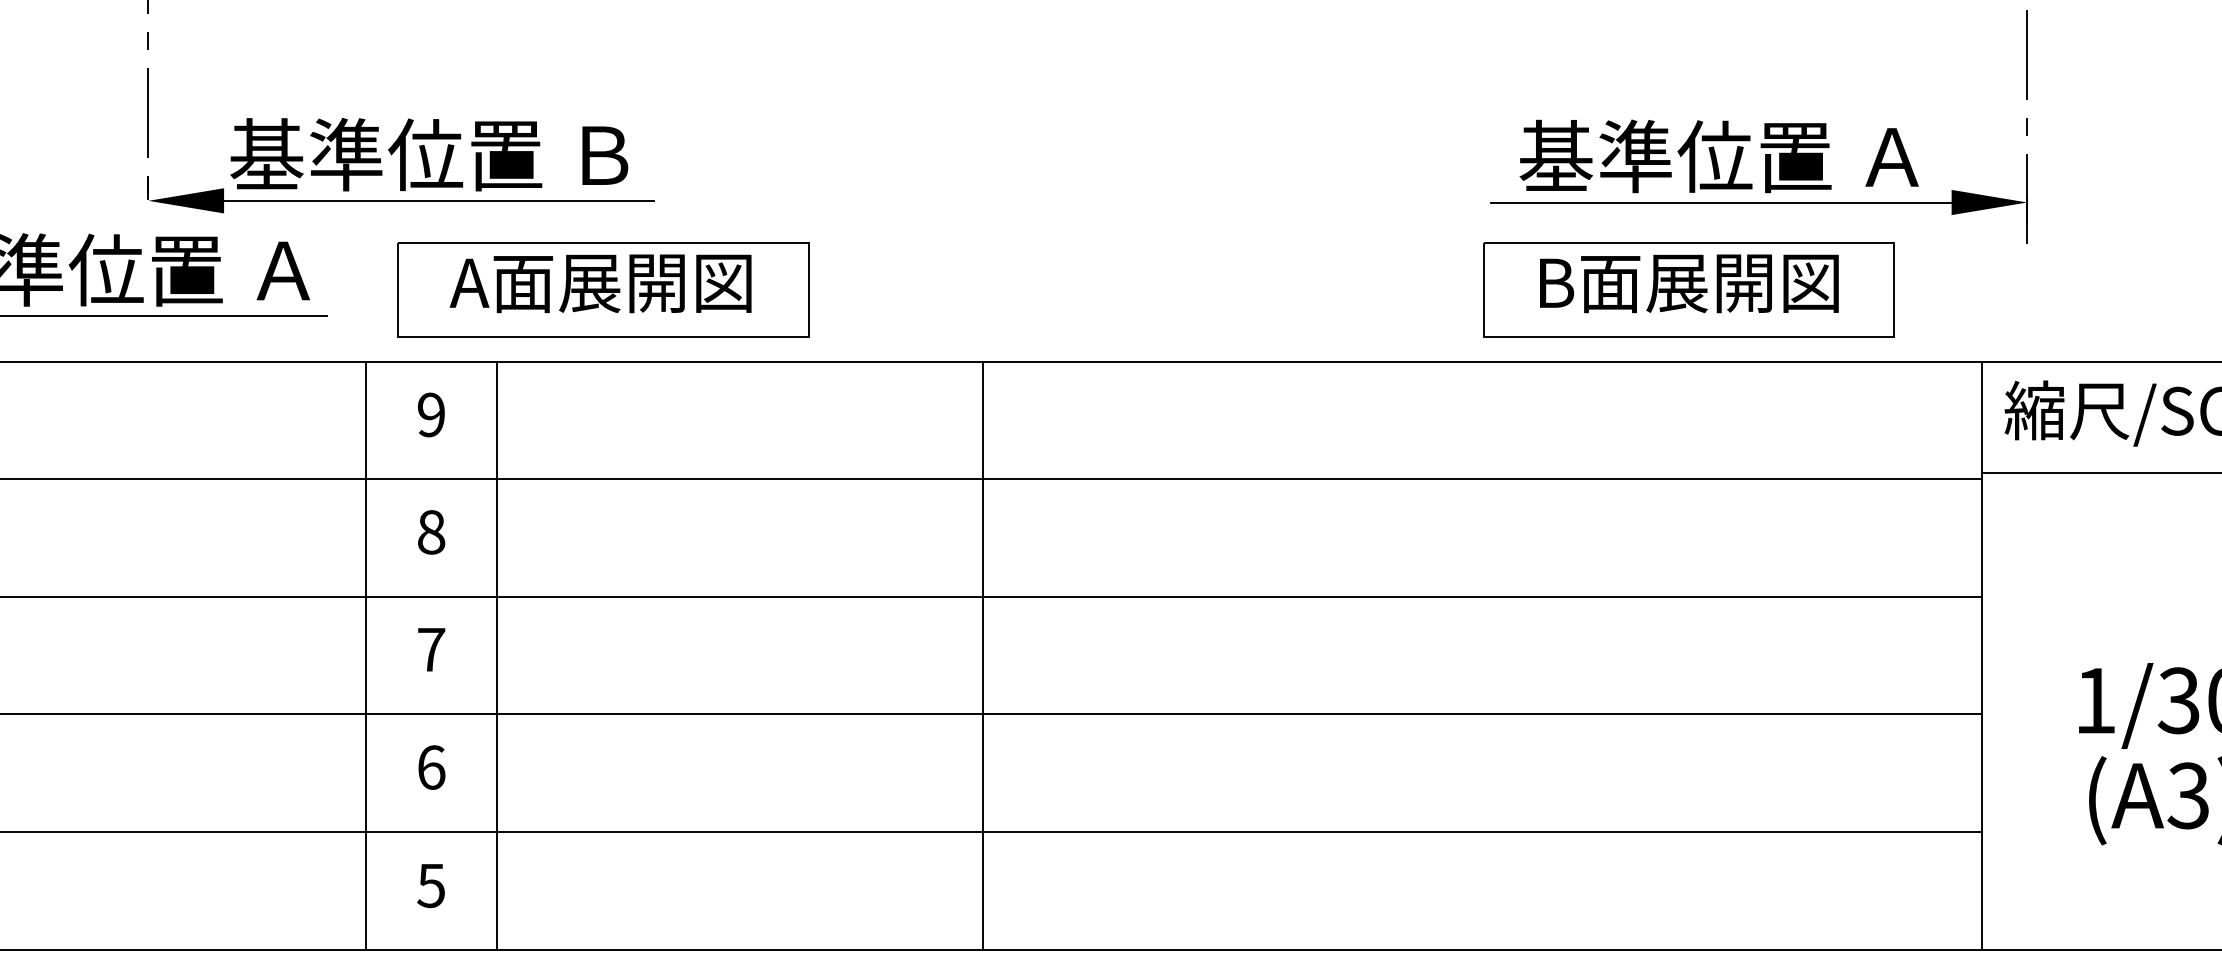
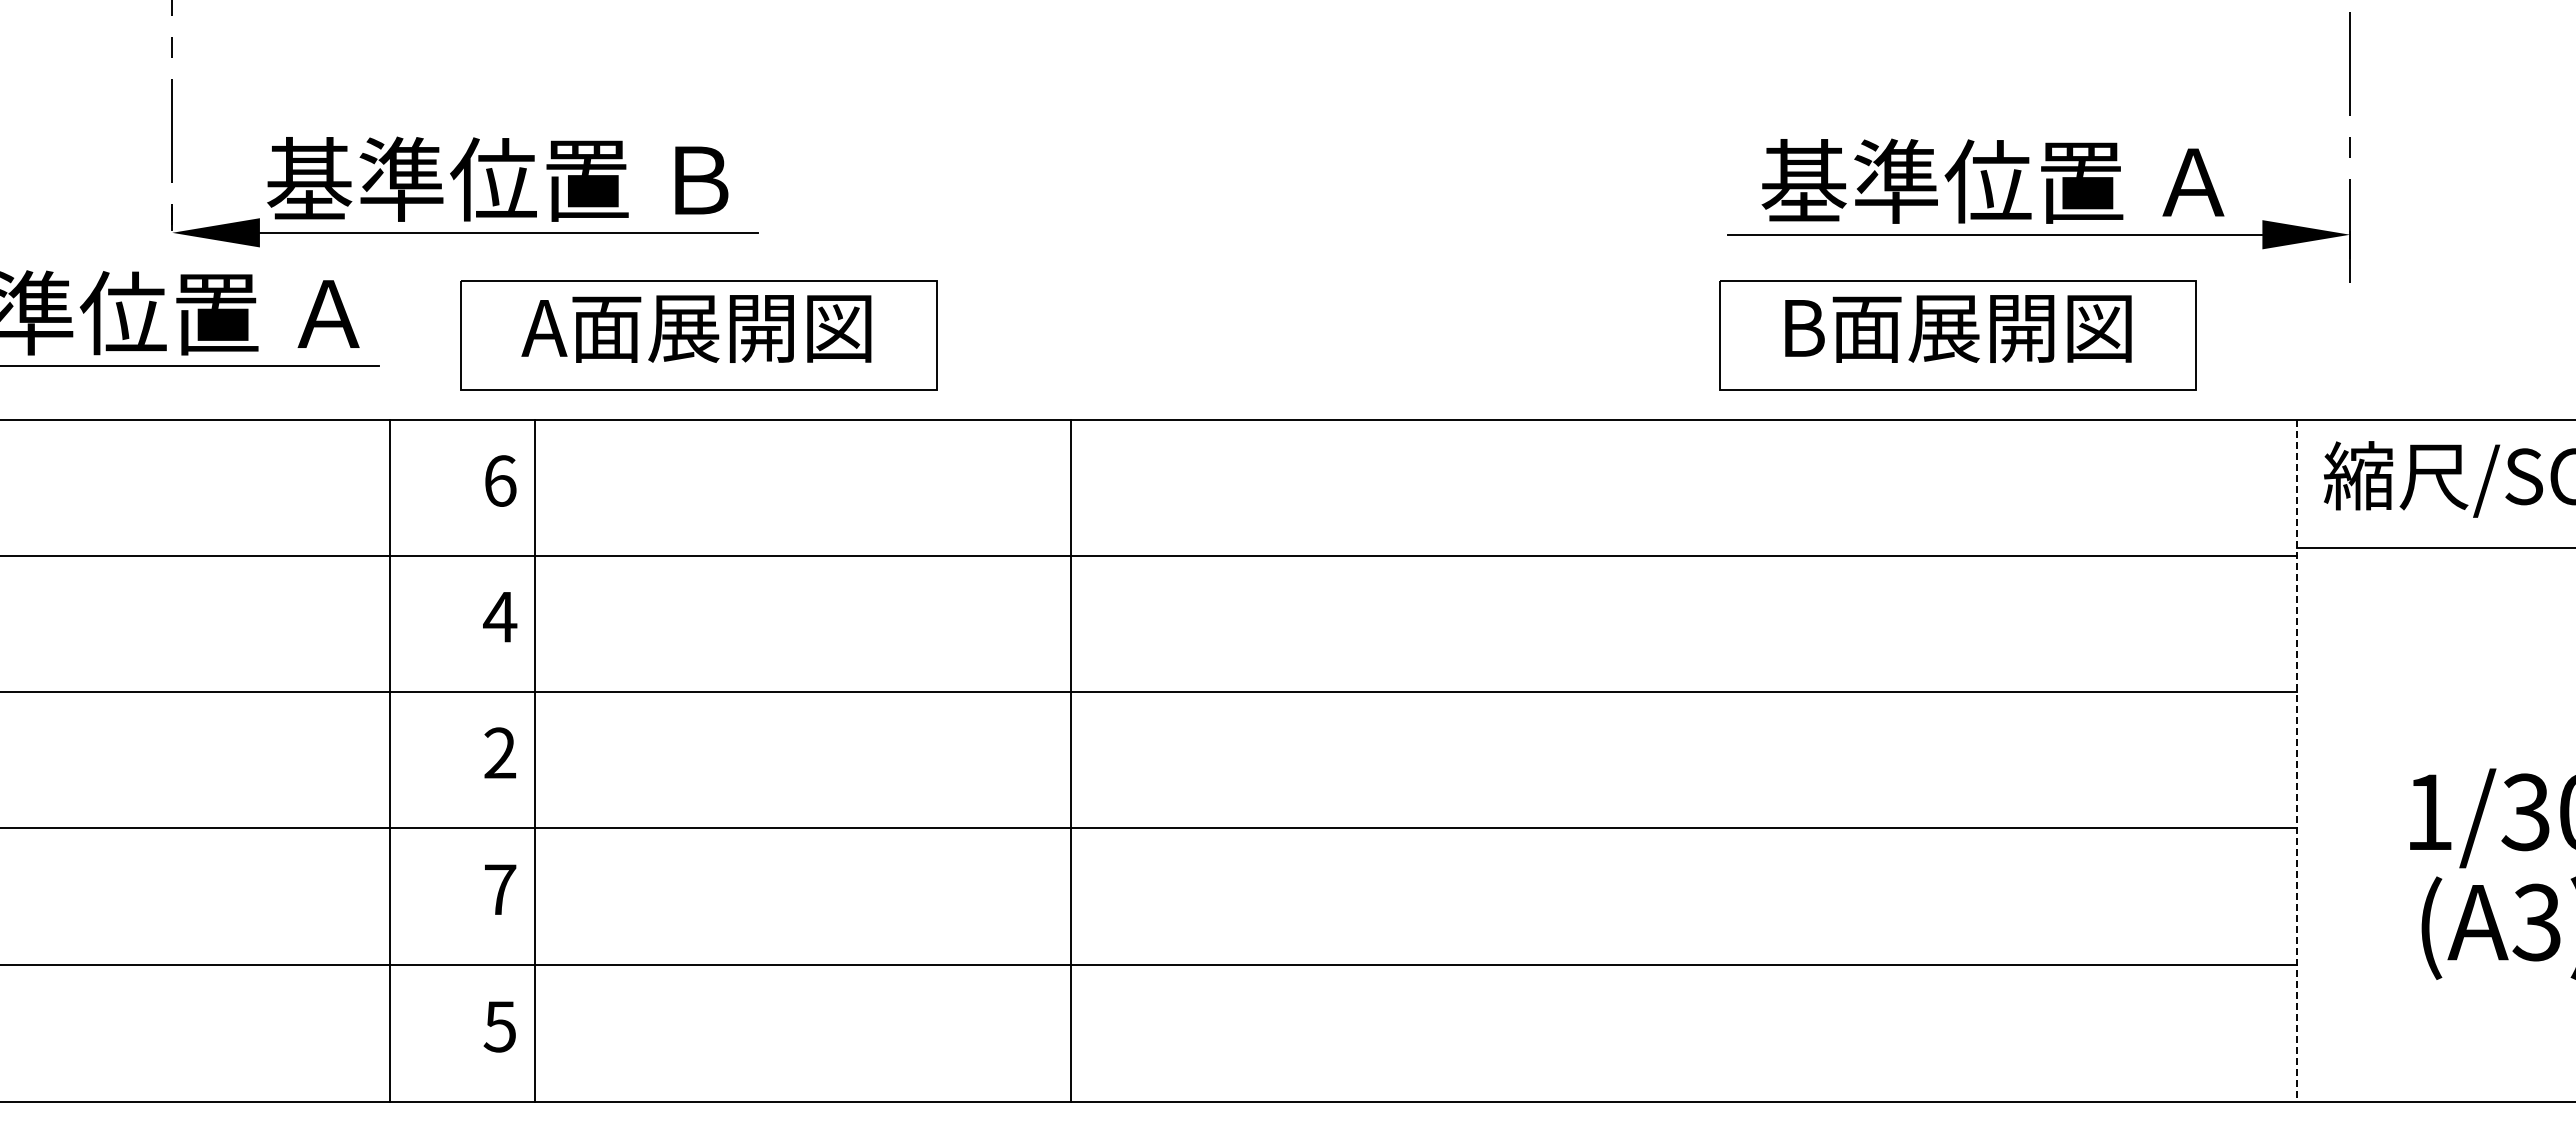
text: (431, 414) -> (500, 480), 9 -> 6
text: (431, 531) -> (500, 616), 8 -> 4
text: (431, 649) -> (500, 752), 7 -> 2
line: (366, 656) -> (389, 760), moved
line: (497, 656) -> (535, 760), moved
line: (982, 656) -> (1071, 760), moved
line: (1981, 656) -> (2297, 761), solid -> dashed
text: (431, 767) -> (500, 889), 6 -> 7

